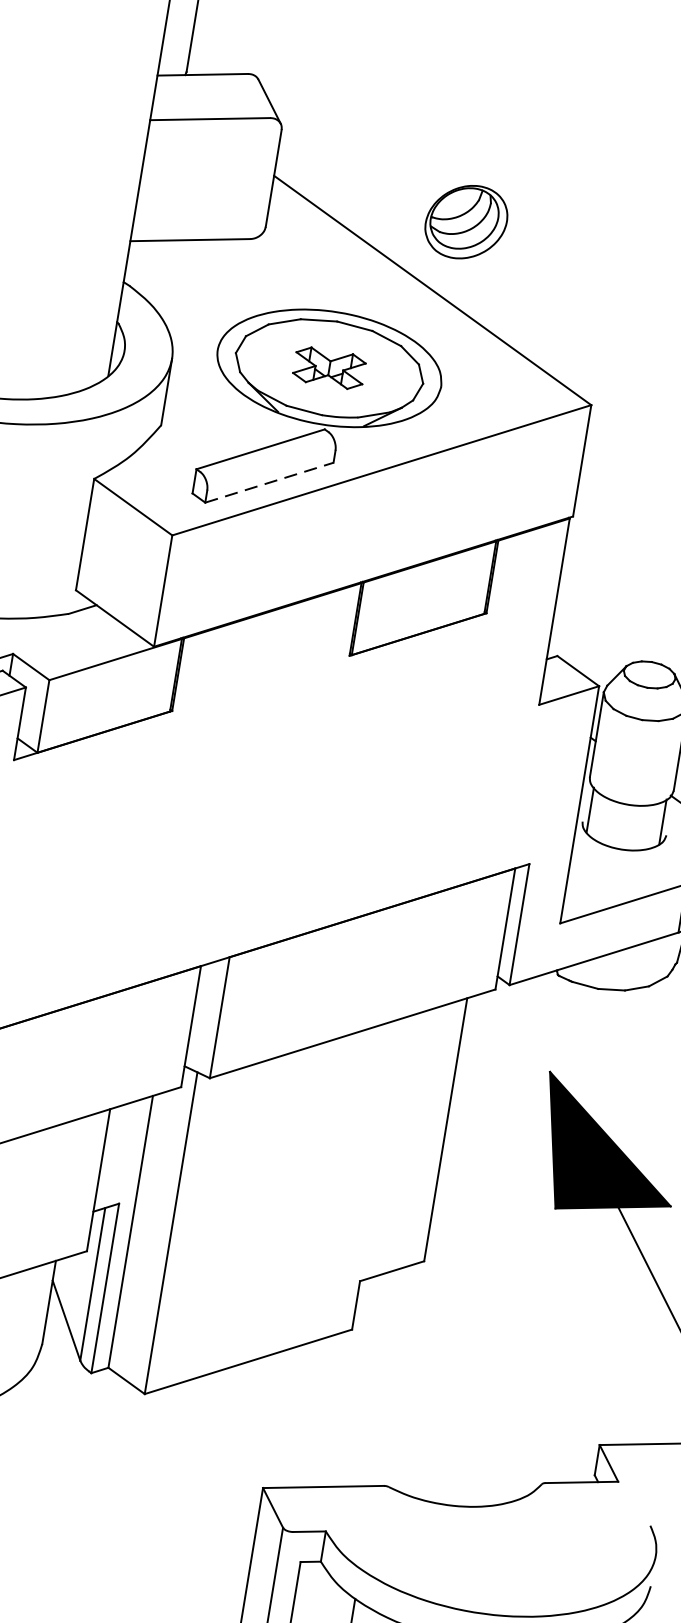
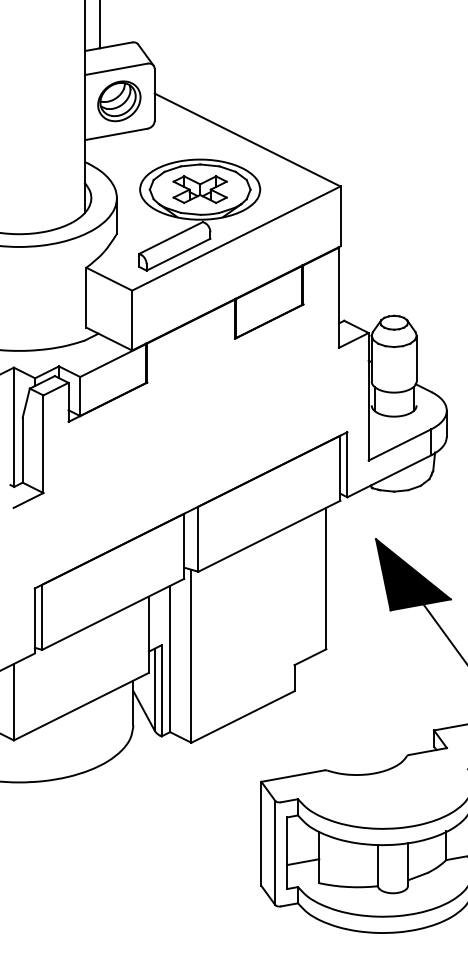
part: (466, 222) -> (119, 101), moved
part: (328, 367) -> (199, 189), size x1.43
line: (269, 482) -> (178, 254), dashed -> solid

